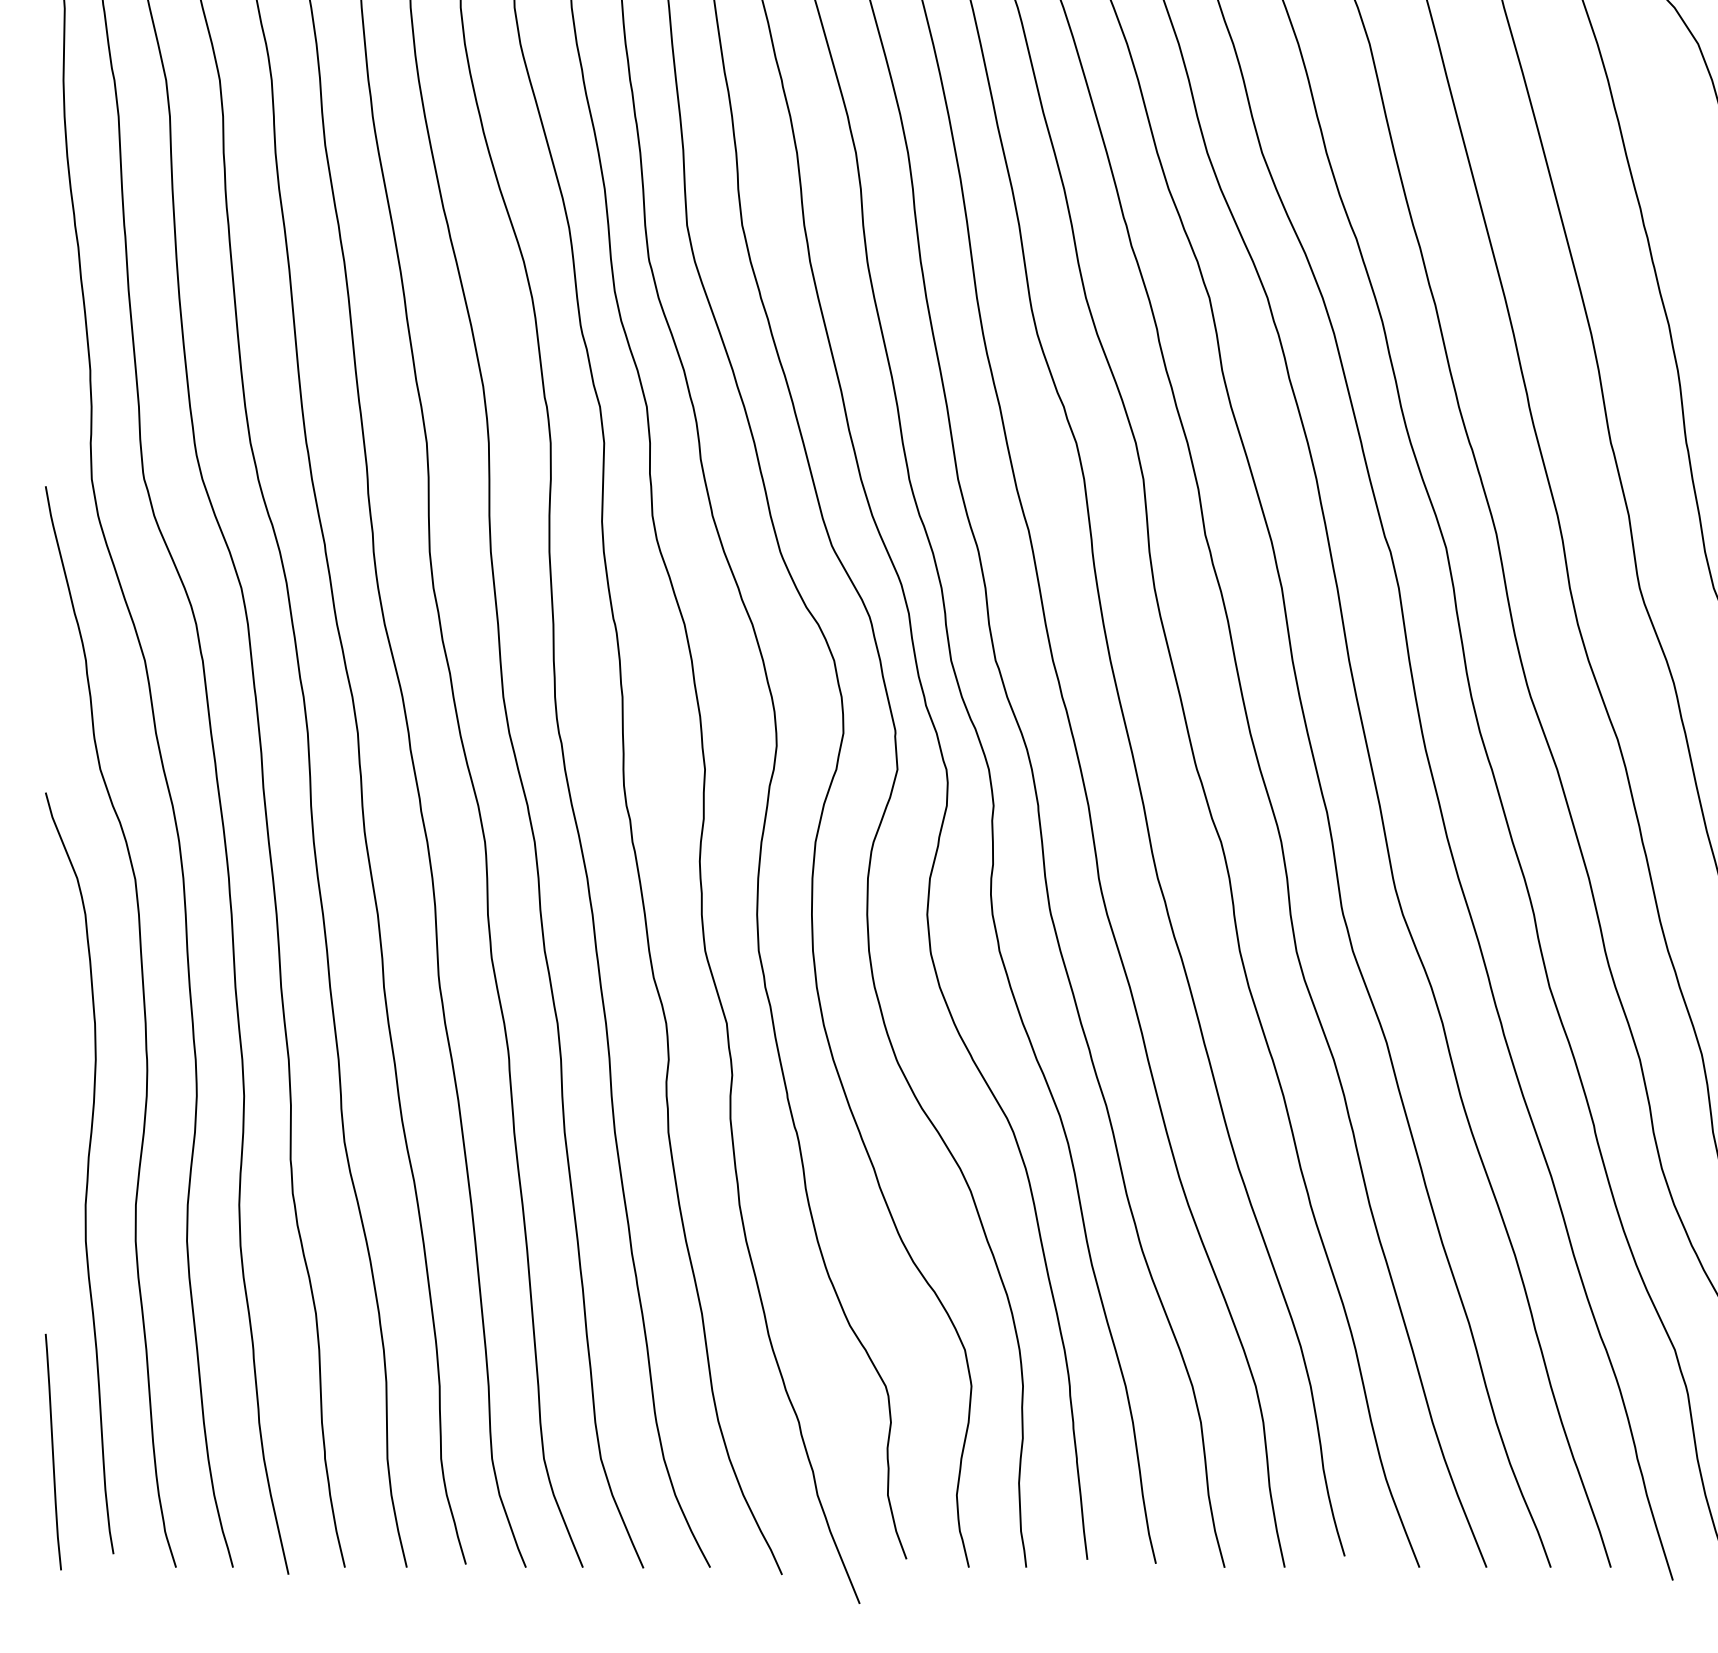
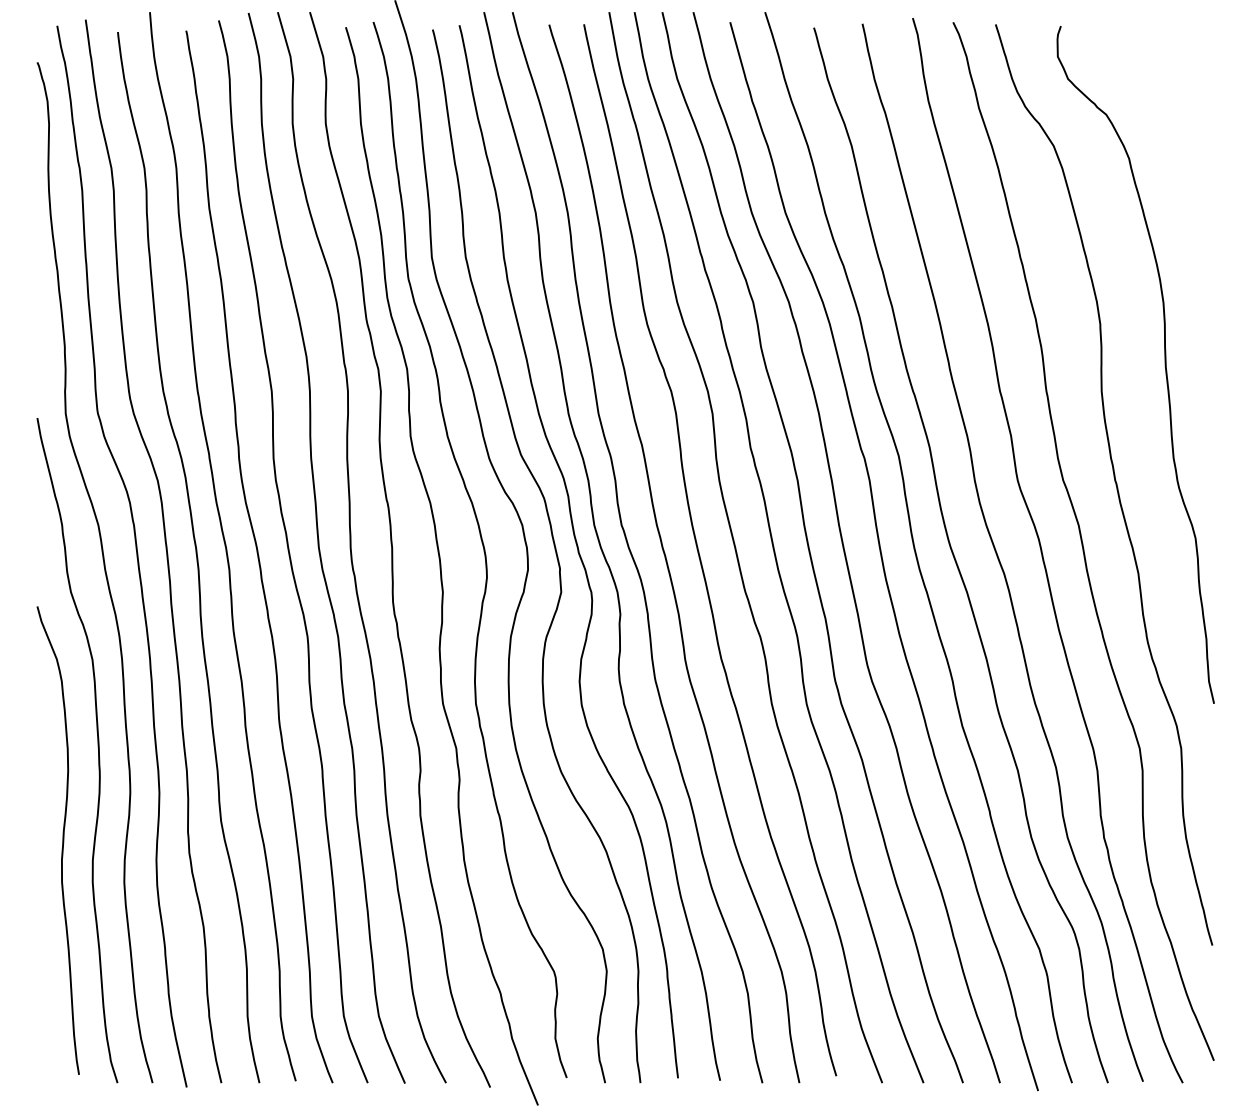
line: (52, 1451) -> (41, 1011), removed

